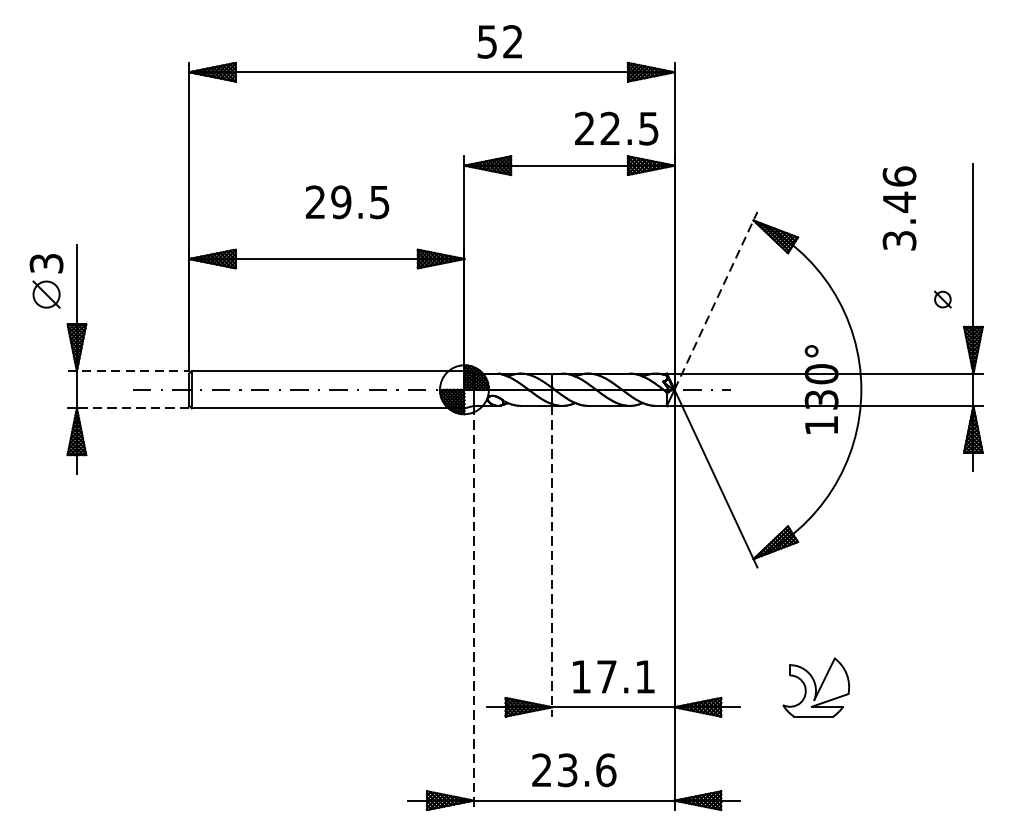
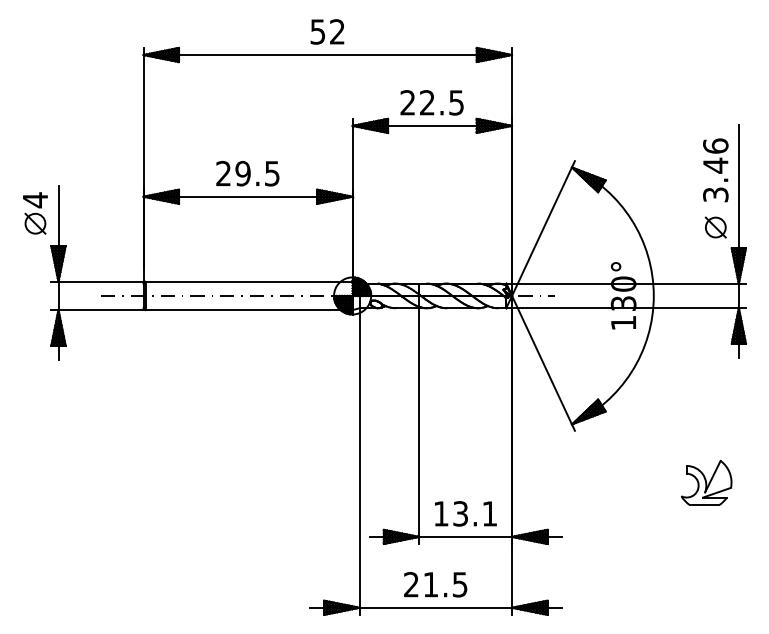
text: (499, 41) -> (327, 31), moved
text: (615, 128) -> (431, 102), moved
text: (347, 202) -> (247, 173), moved
text: (899, 208) -> (715, 170), moved
text: (46, 263) -> (35, 200), 3 -> 4
part: (942, 299) -> (715, 227), size x1.67
line: (716, 300) -> (543, 228), dashed -> solid
line: (128, 370) -> (97, 281), dashed -> solid
line: (133, 408) -> (101, 310), dashed -> solid
line: (552, 561) -> (419, 426), dashed -> solid
line: (473, 609) -> (359, 462), dashed -> solid
text: (606, 676) -> (460, 513), 17.1 -> 13.1
part: (816, 686) -> (706, 482), moved
text: (586, 769) -> (445, 584), 23.6 -> 21.5

